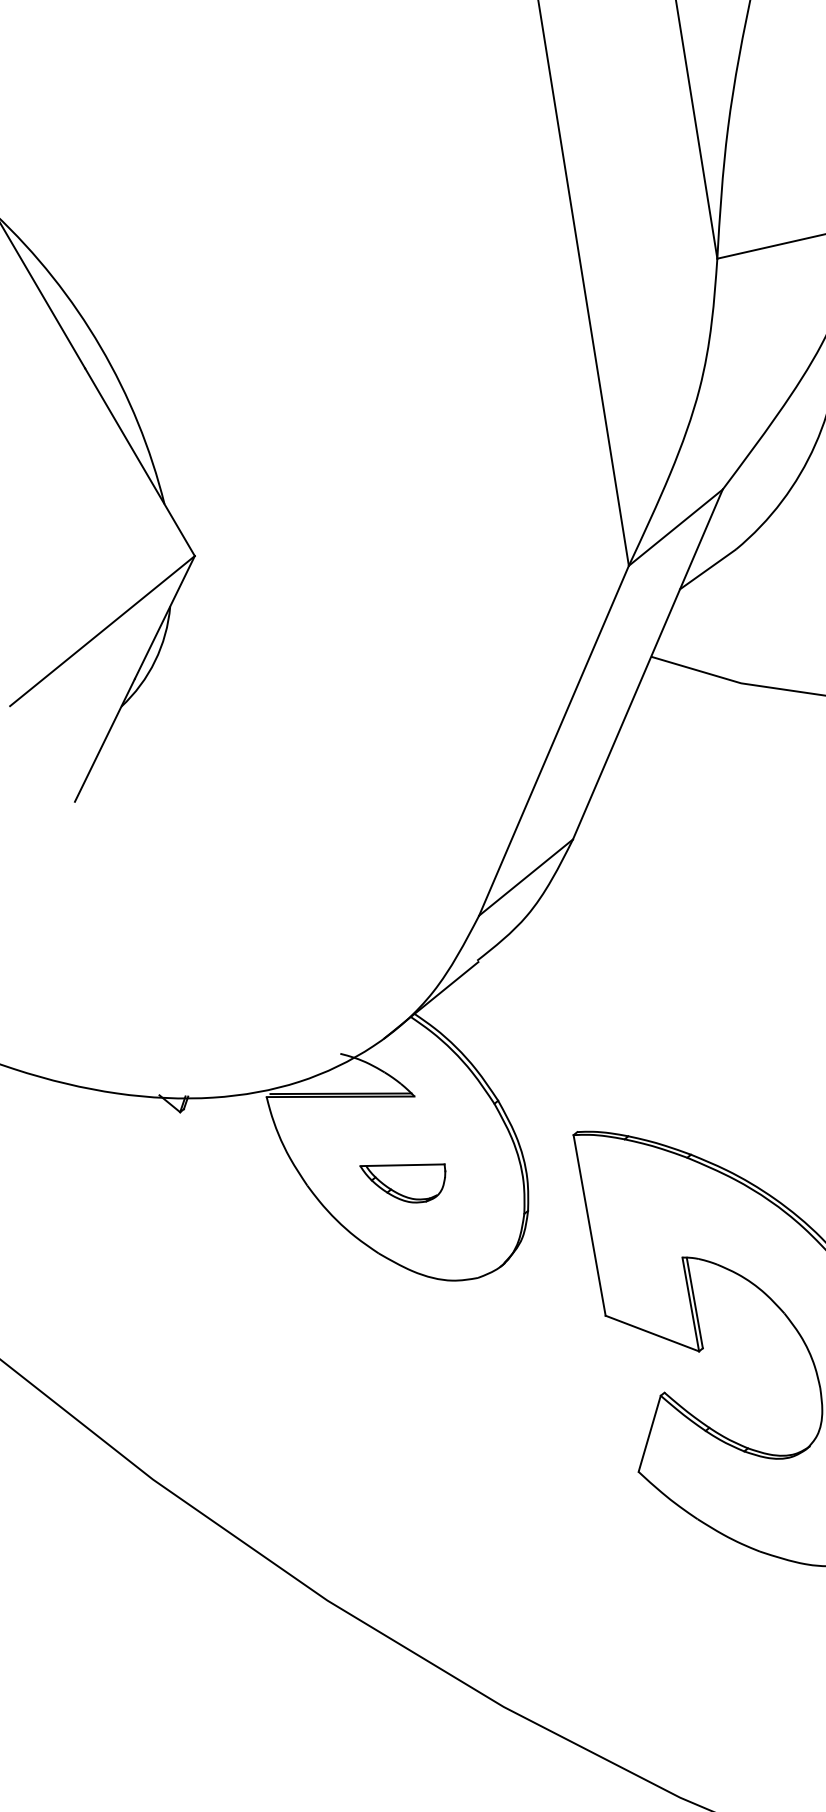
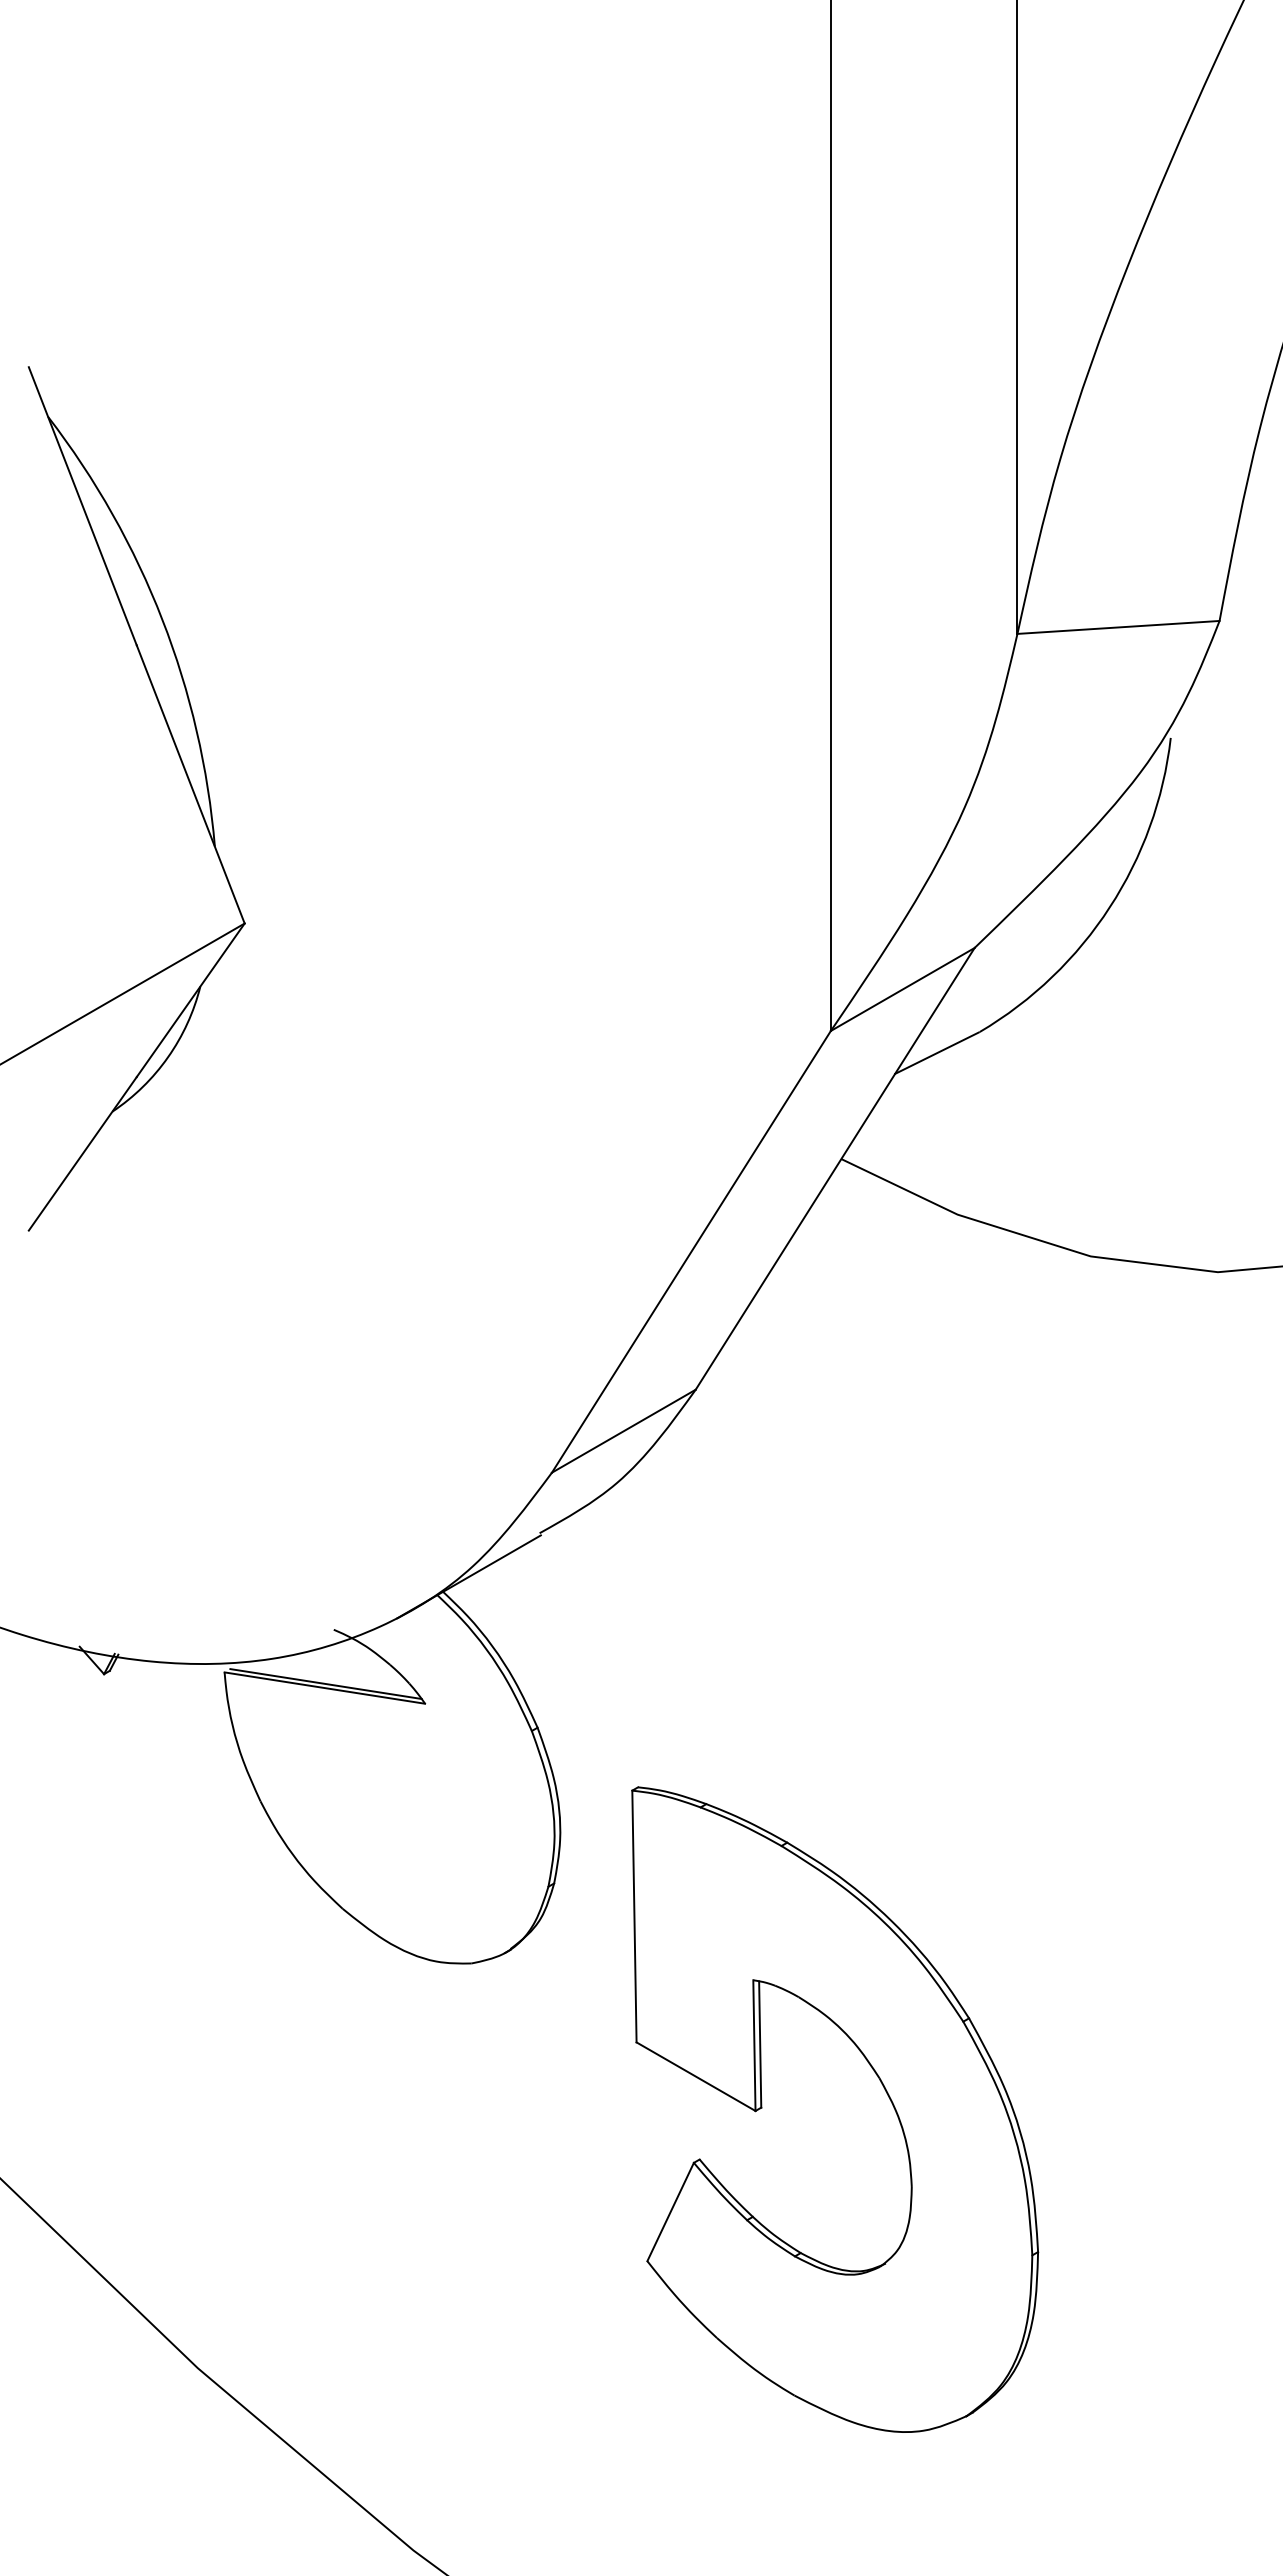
part: (404, 1181) -> (393, 1817), removed

